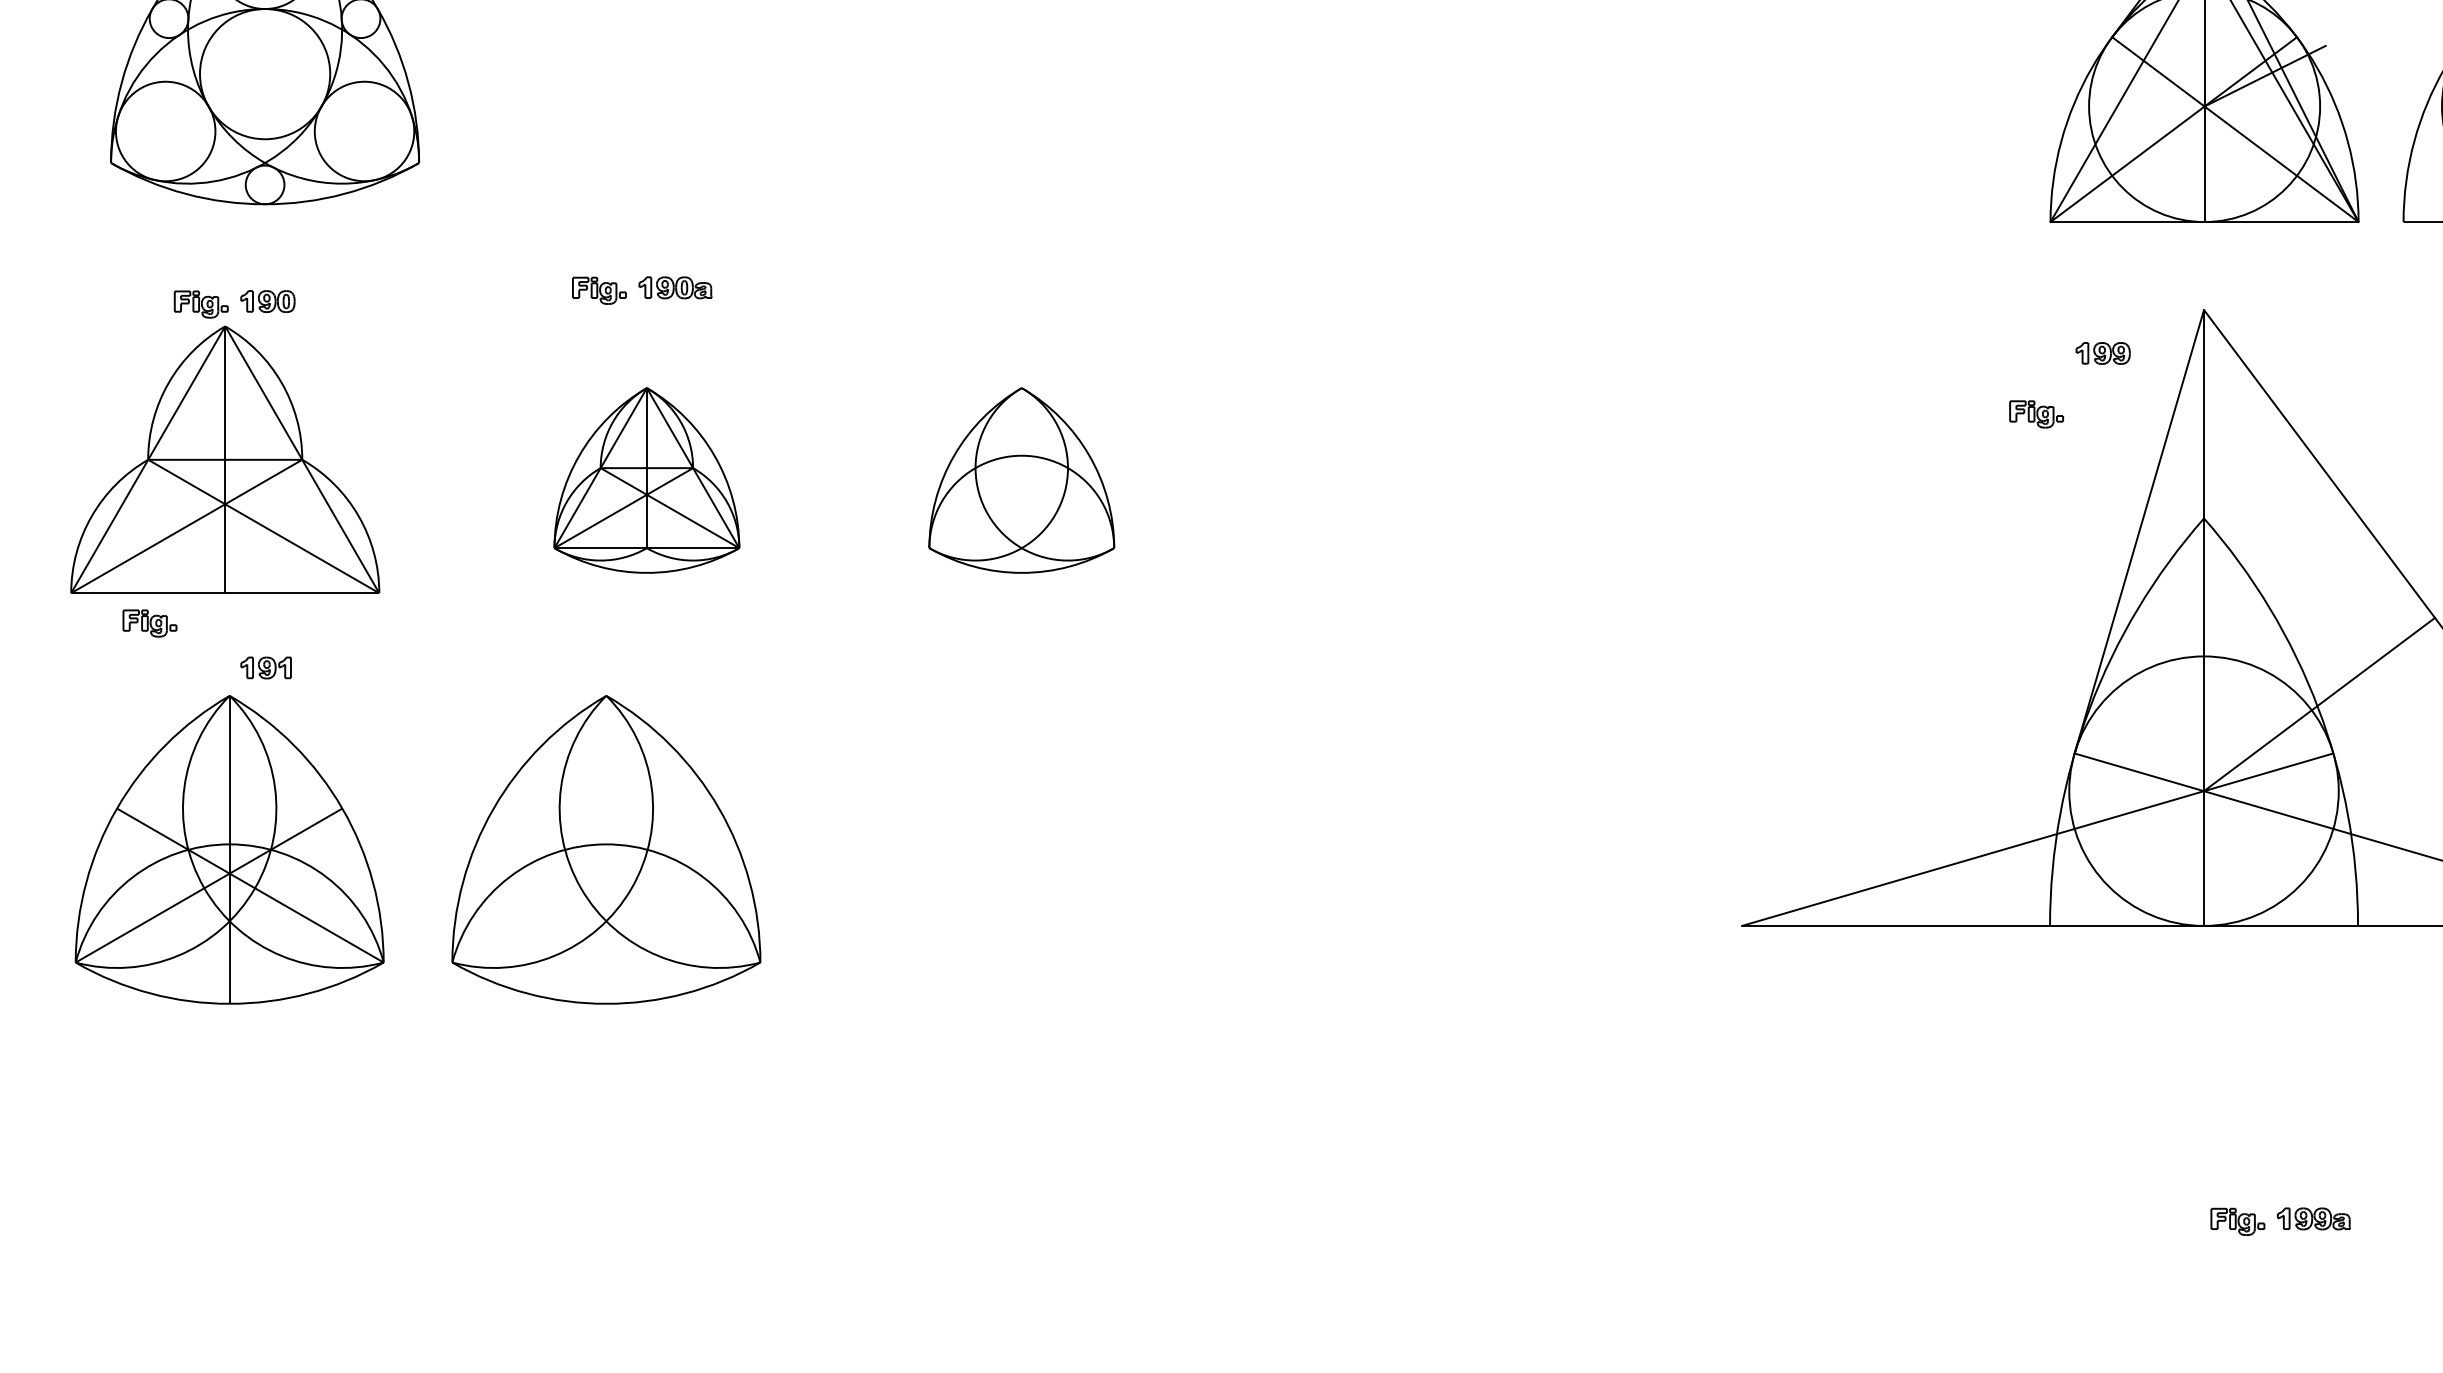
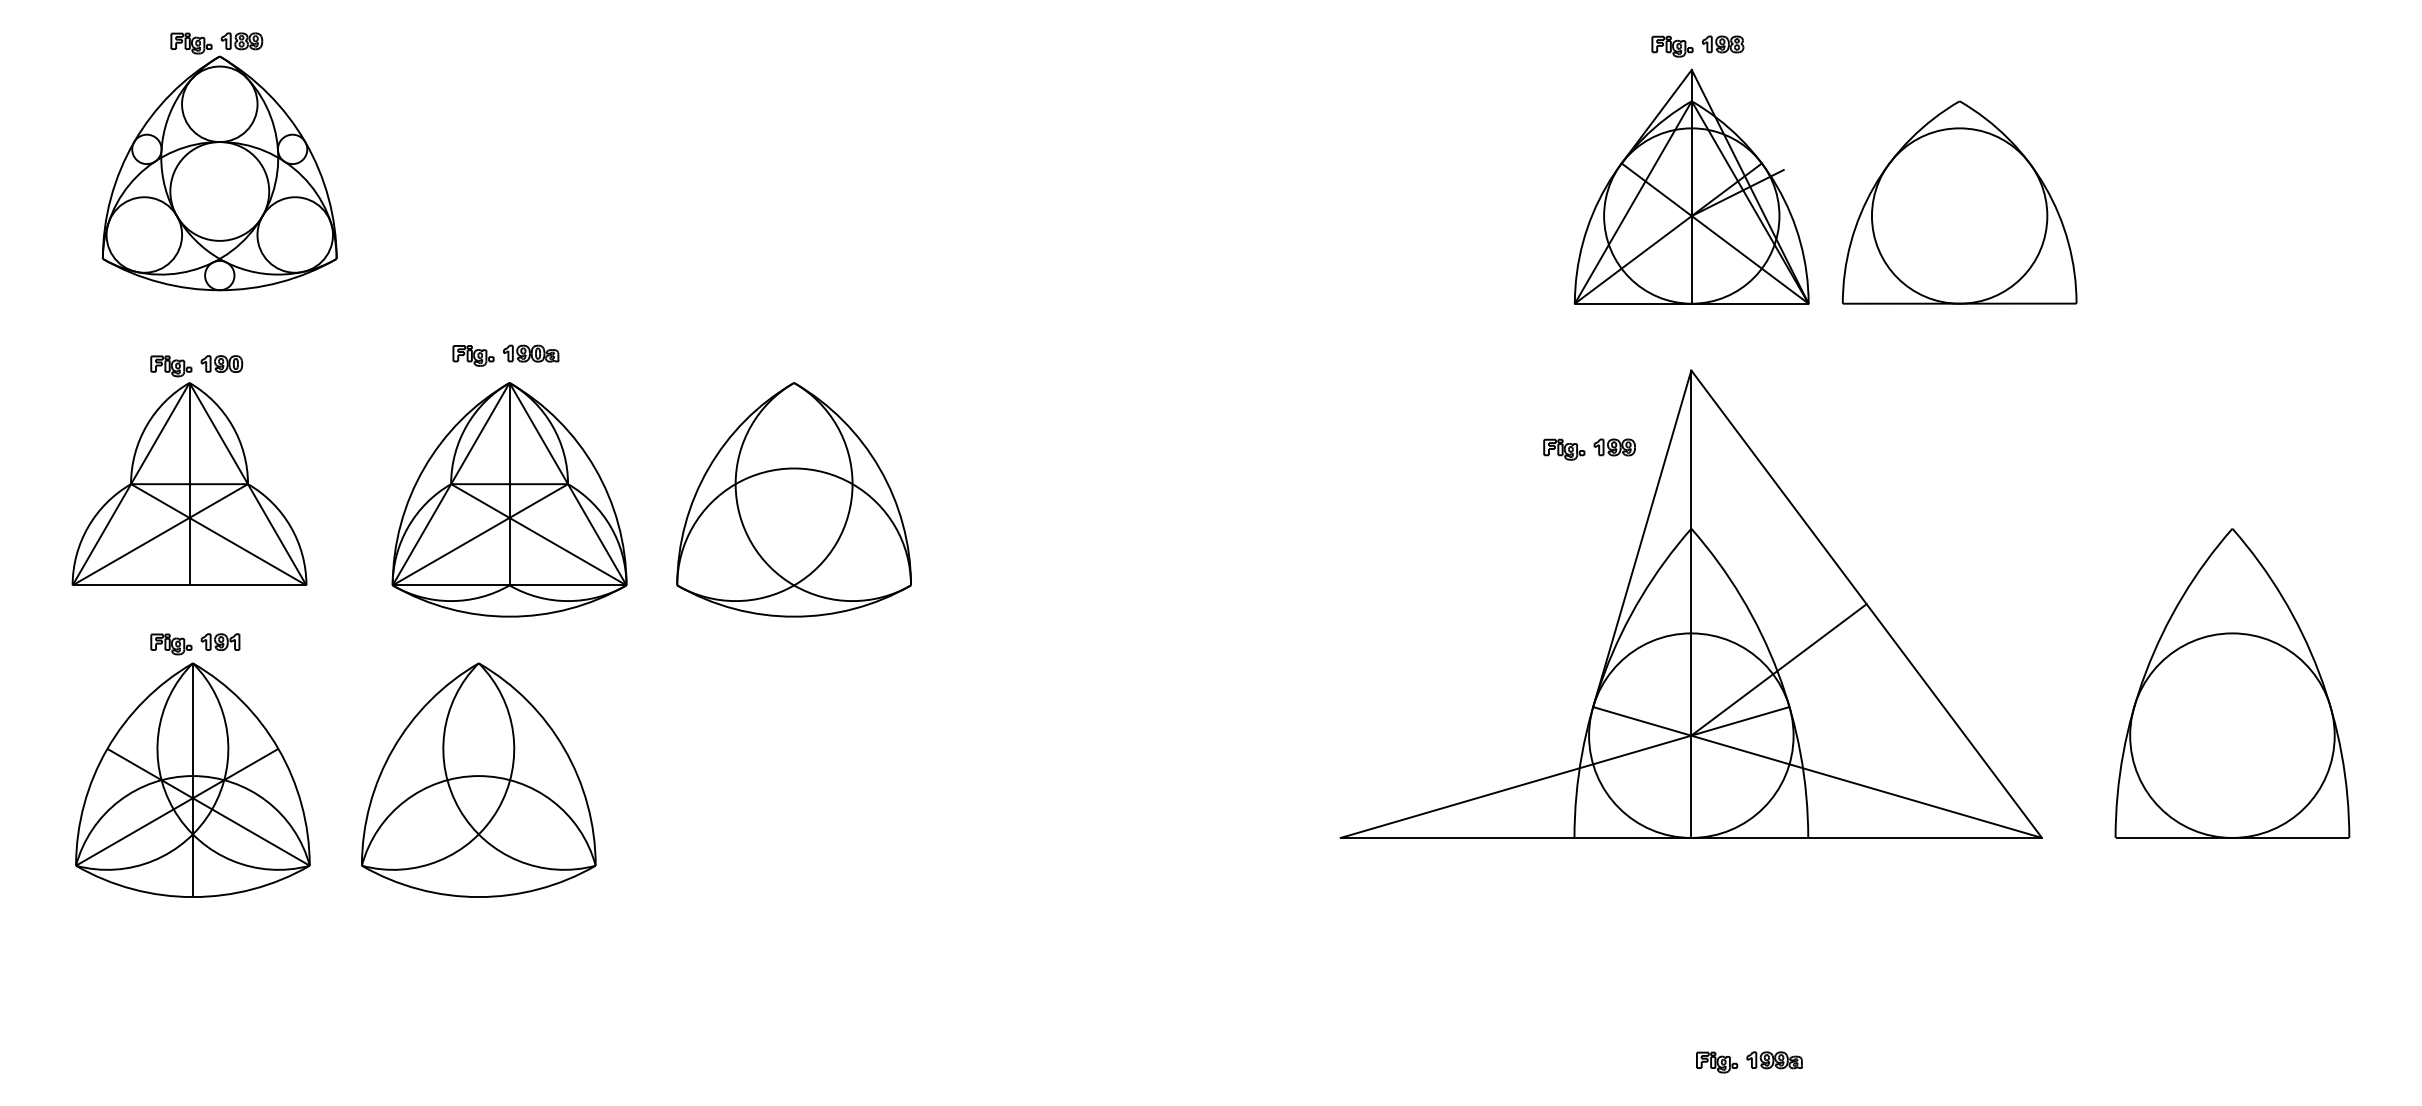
part: (2102, 353) -> (1614, 447), moved
part: (646, 479) -> (509, 499), size x1.67
part: (1021, 479) -> (793, 499), size x1.67
part: (150, 623) -> (171, 644), moved

